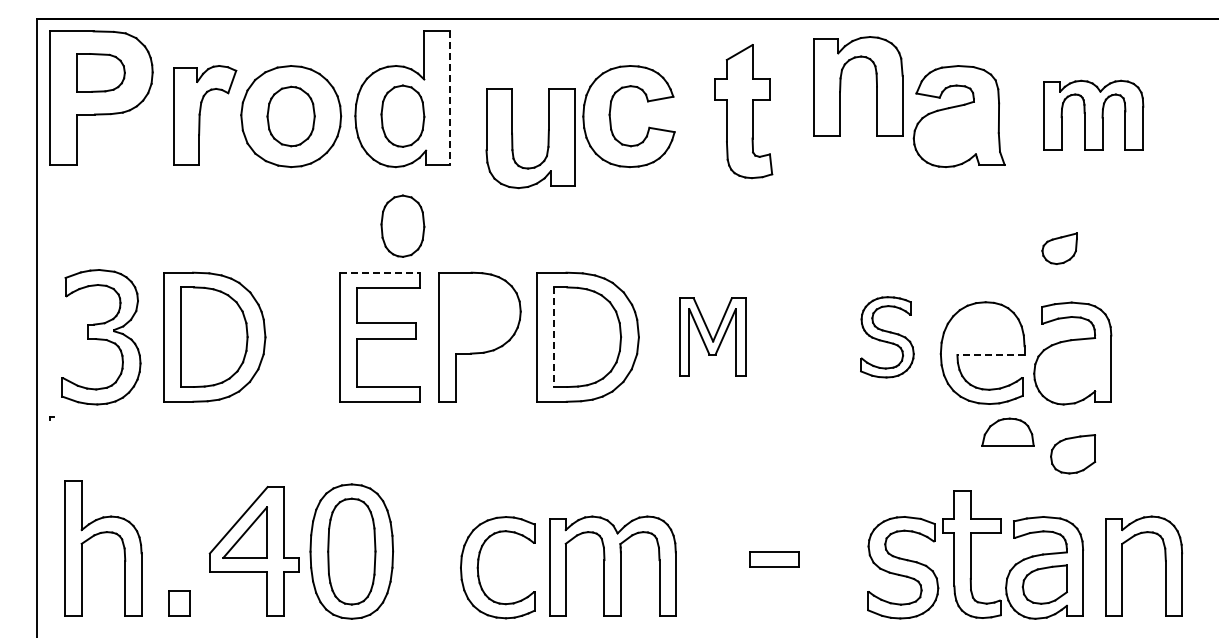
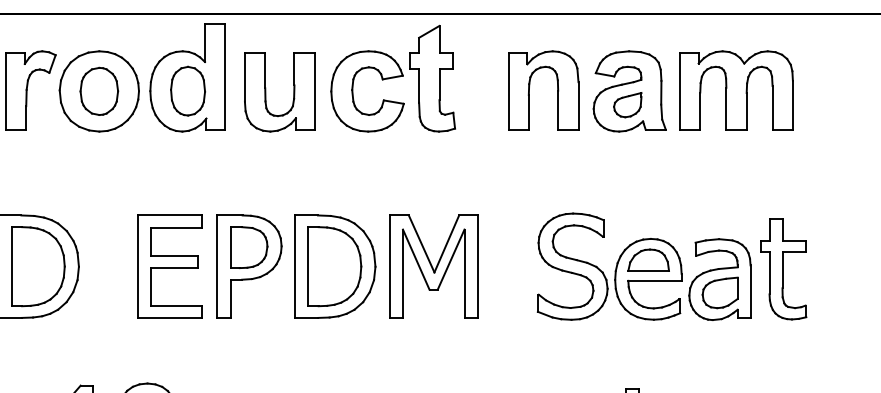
part: (841, 86) -> (529, 90), moved
line: (449, 98) -> (225, 77), dashed -> solid
part: (743, 111) -> (432, 78), moved
part: (1093, 115) -> (736, 90), size x1.43
part: (513, 138) -> (266, 92), moved
part: (402, 225) -> (187, 177), removed
part: (1059, 248) -> (627, 104), moved
line: (380, 272) -> (170, 215), dashed -> solid
part: (479, 312) -> (248, 247), added
part: (712, 336) -> (433, 266), size x1.67
line: (554, 337) -> (308, 266), dashed -> solid
part: (887, 337) -> (572, 266), size x1.67
part: (1152, 340) -> (783, 269), added
line: (990, 355) -> (654, 281), dashed -> solid
part: (1007, 431) -> (648, 259), moved
part: (1073, 454) -> (720, 293), moved

